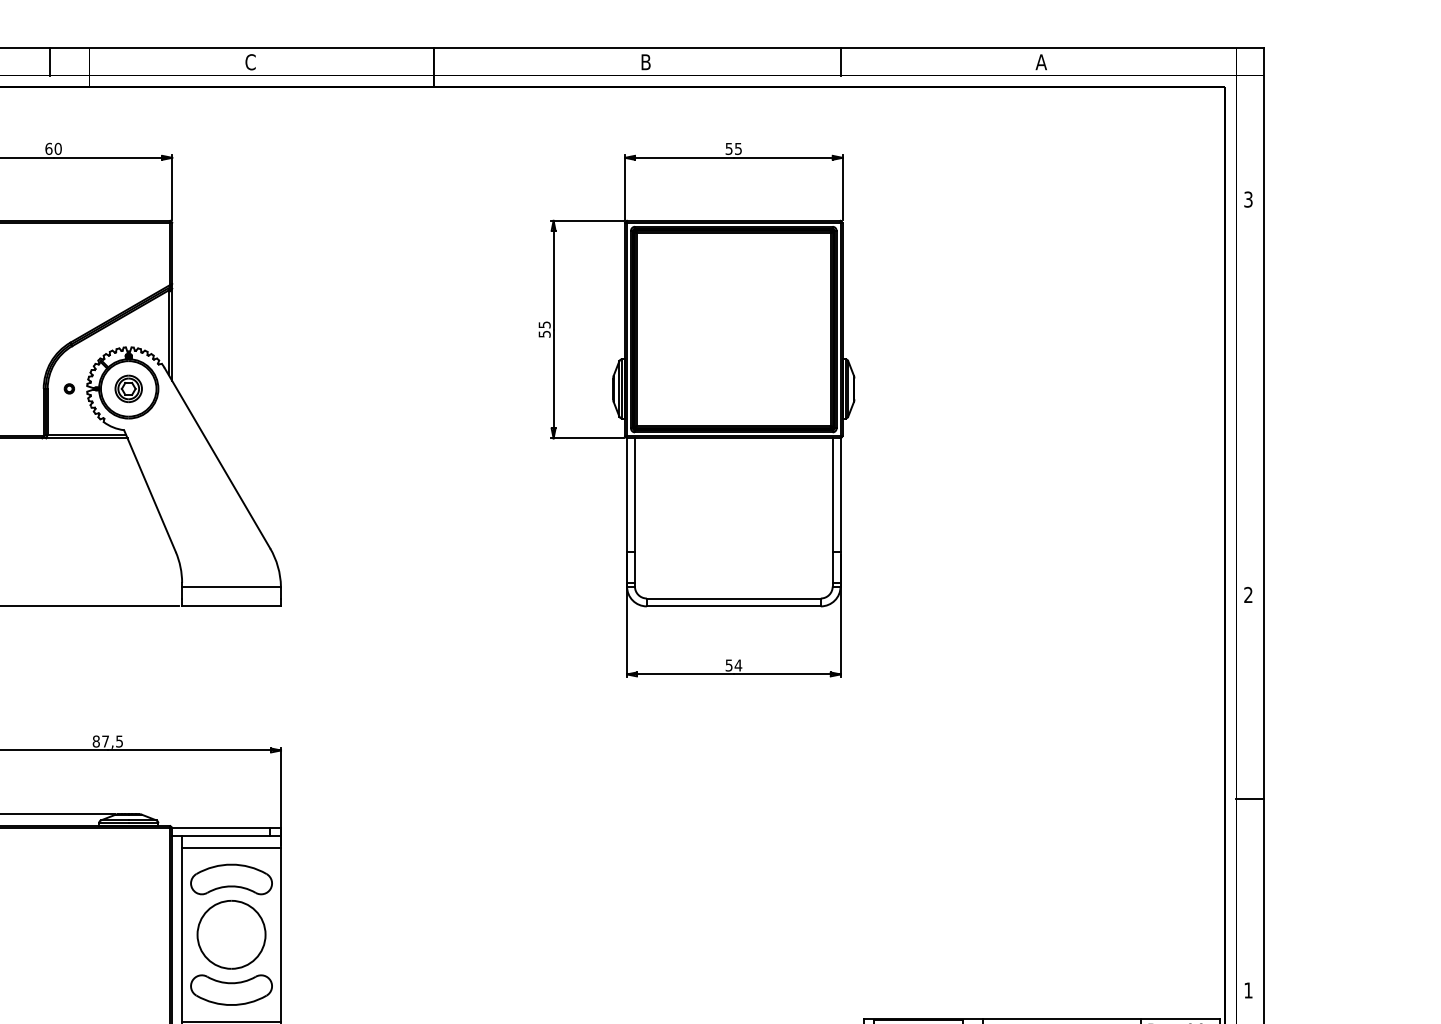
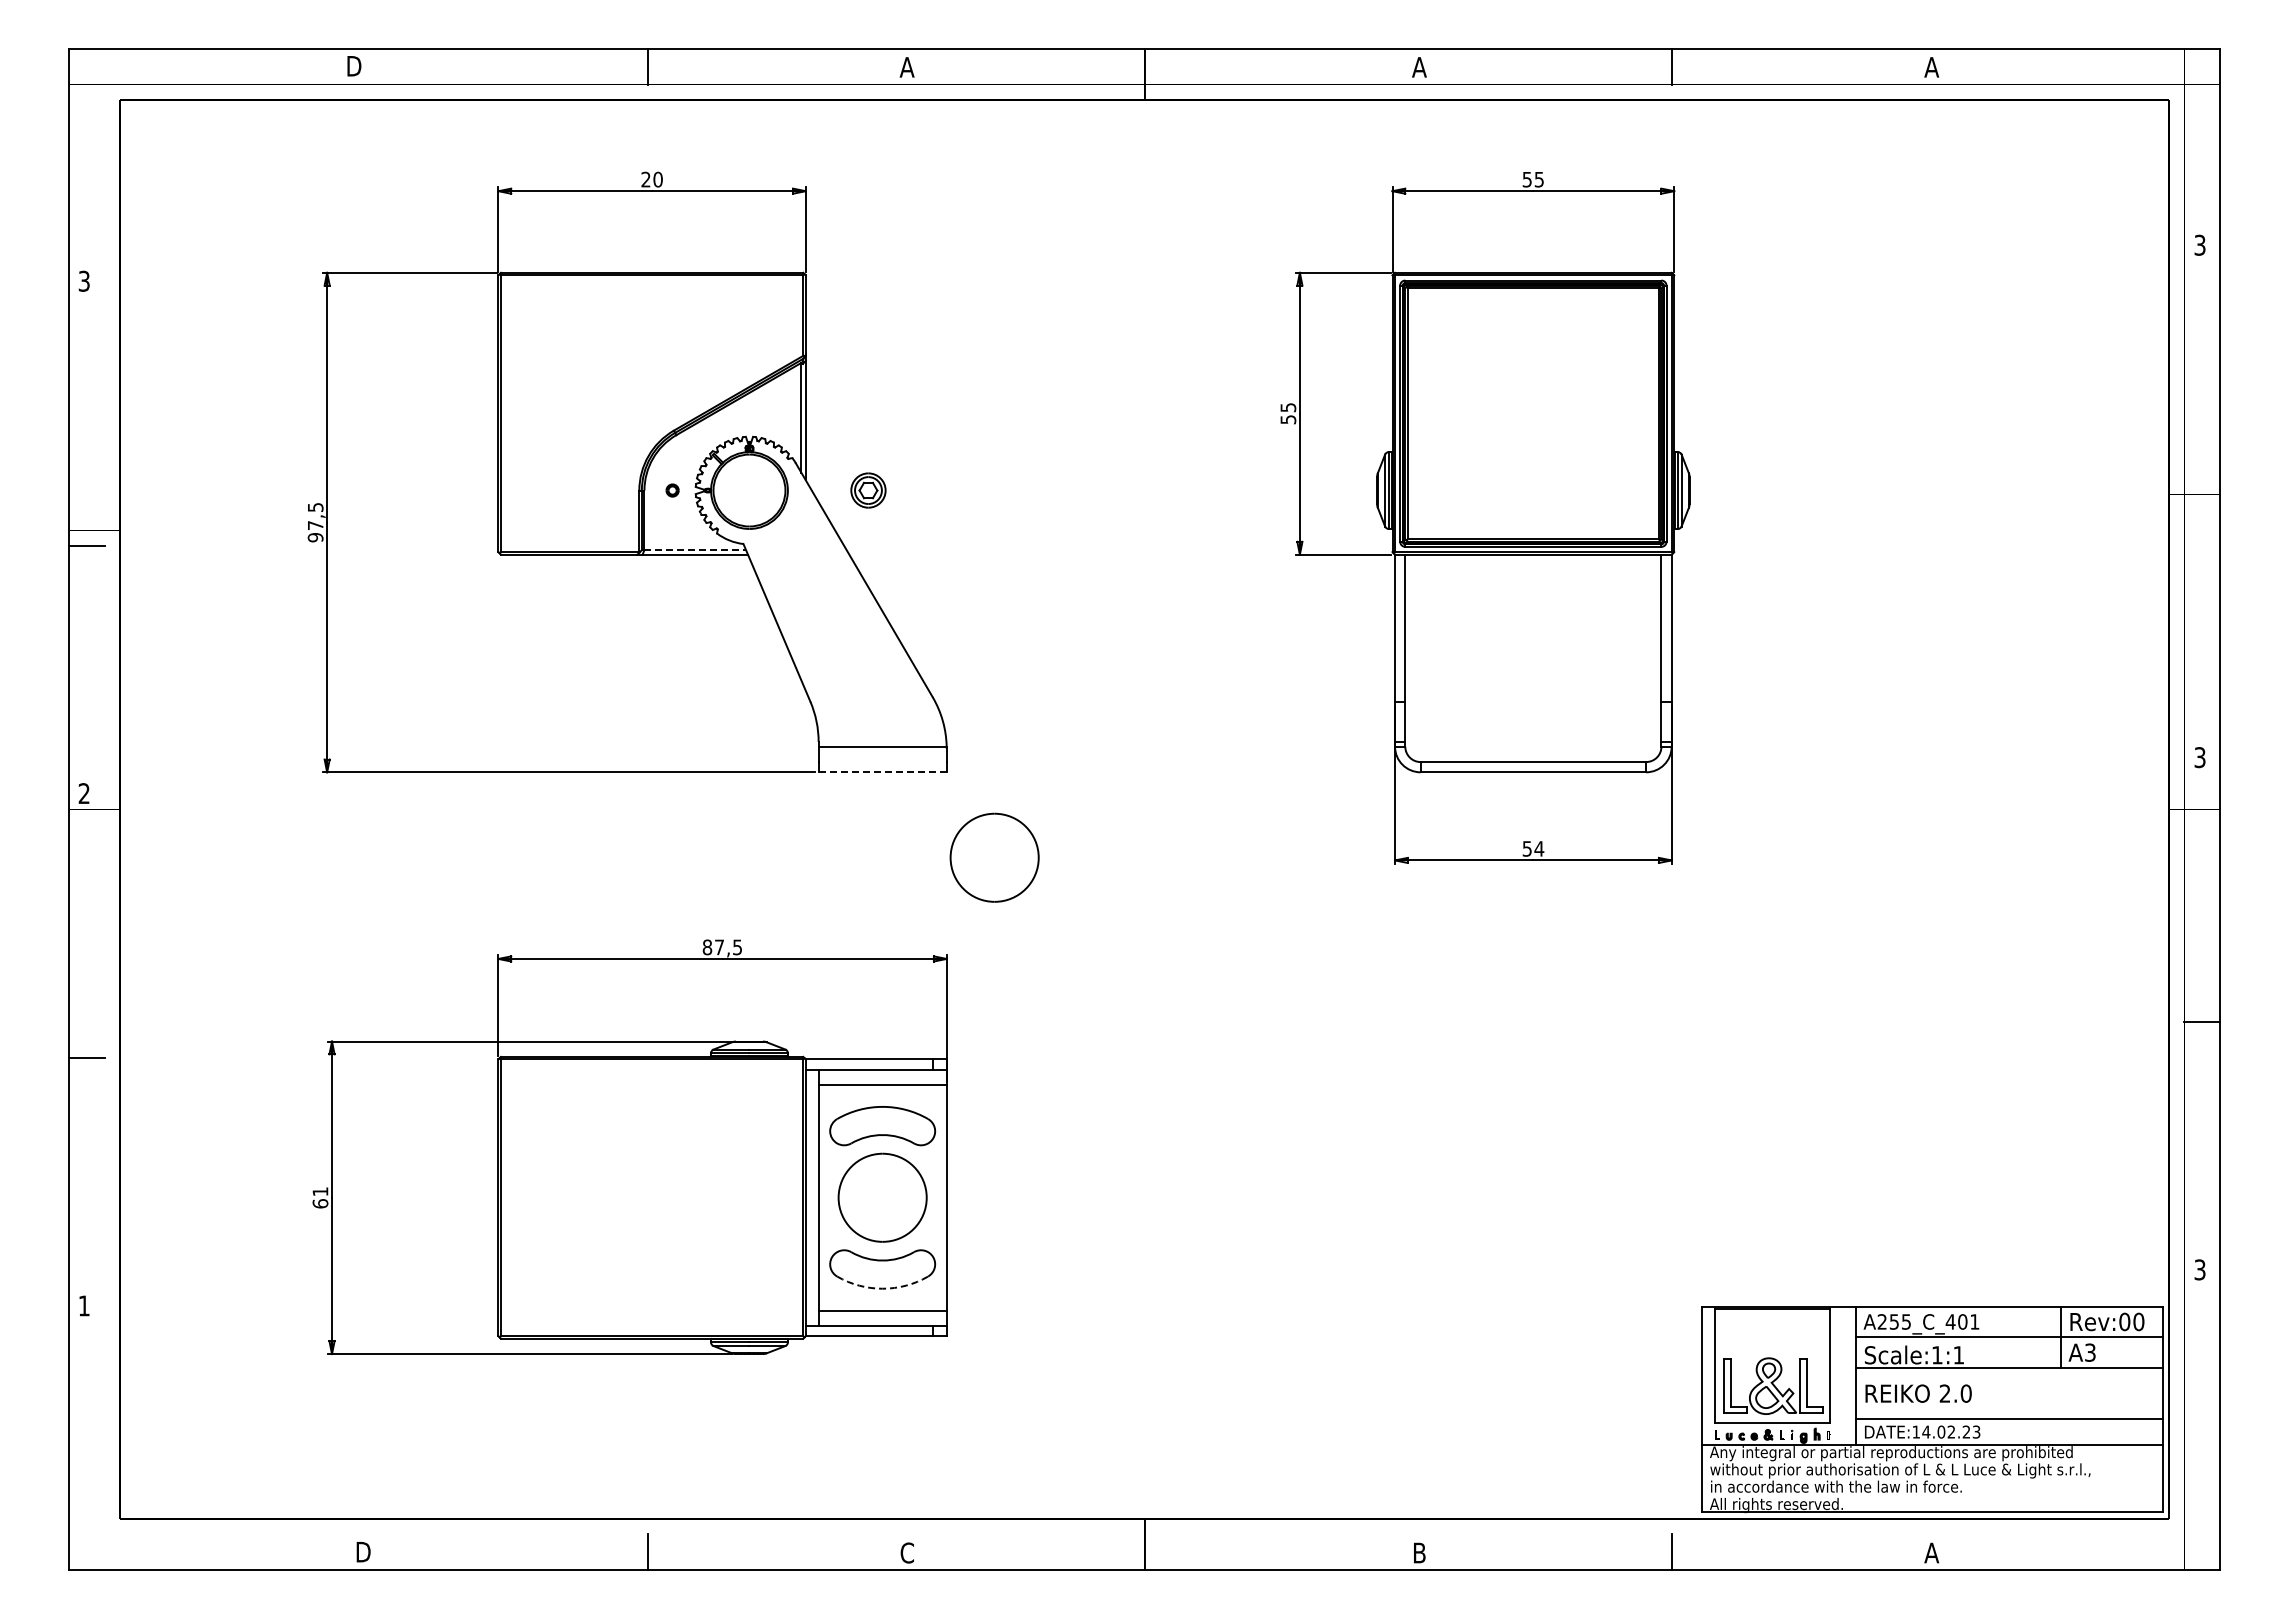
text: (249, 61) -> (906, 66), C -> A
text: (645, 62) -> (1419, 67), B -> A
text: (48, 148) -> (645, 179), 60 -> 20
part: (128, 388) -> (868, 490), moved
line: (87, 435) -> (695, 550), solid -> dashed
text: (1248, 594) -> (2199, 757), 2 -> 3
line: (232, 606) -> (883, 772), solid -> dashed
part: (317, 672) -> (994, 857), added
text: (1248, 990) -> (2199, 1269), 1 -> 3
arc: (231, 1004) -> (882, 1288), solid -> dashed

